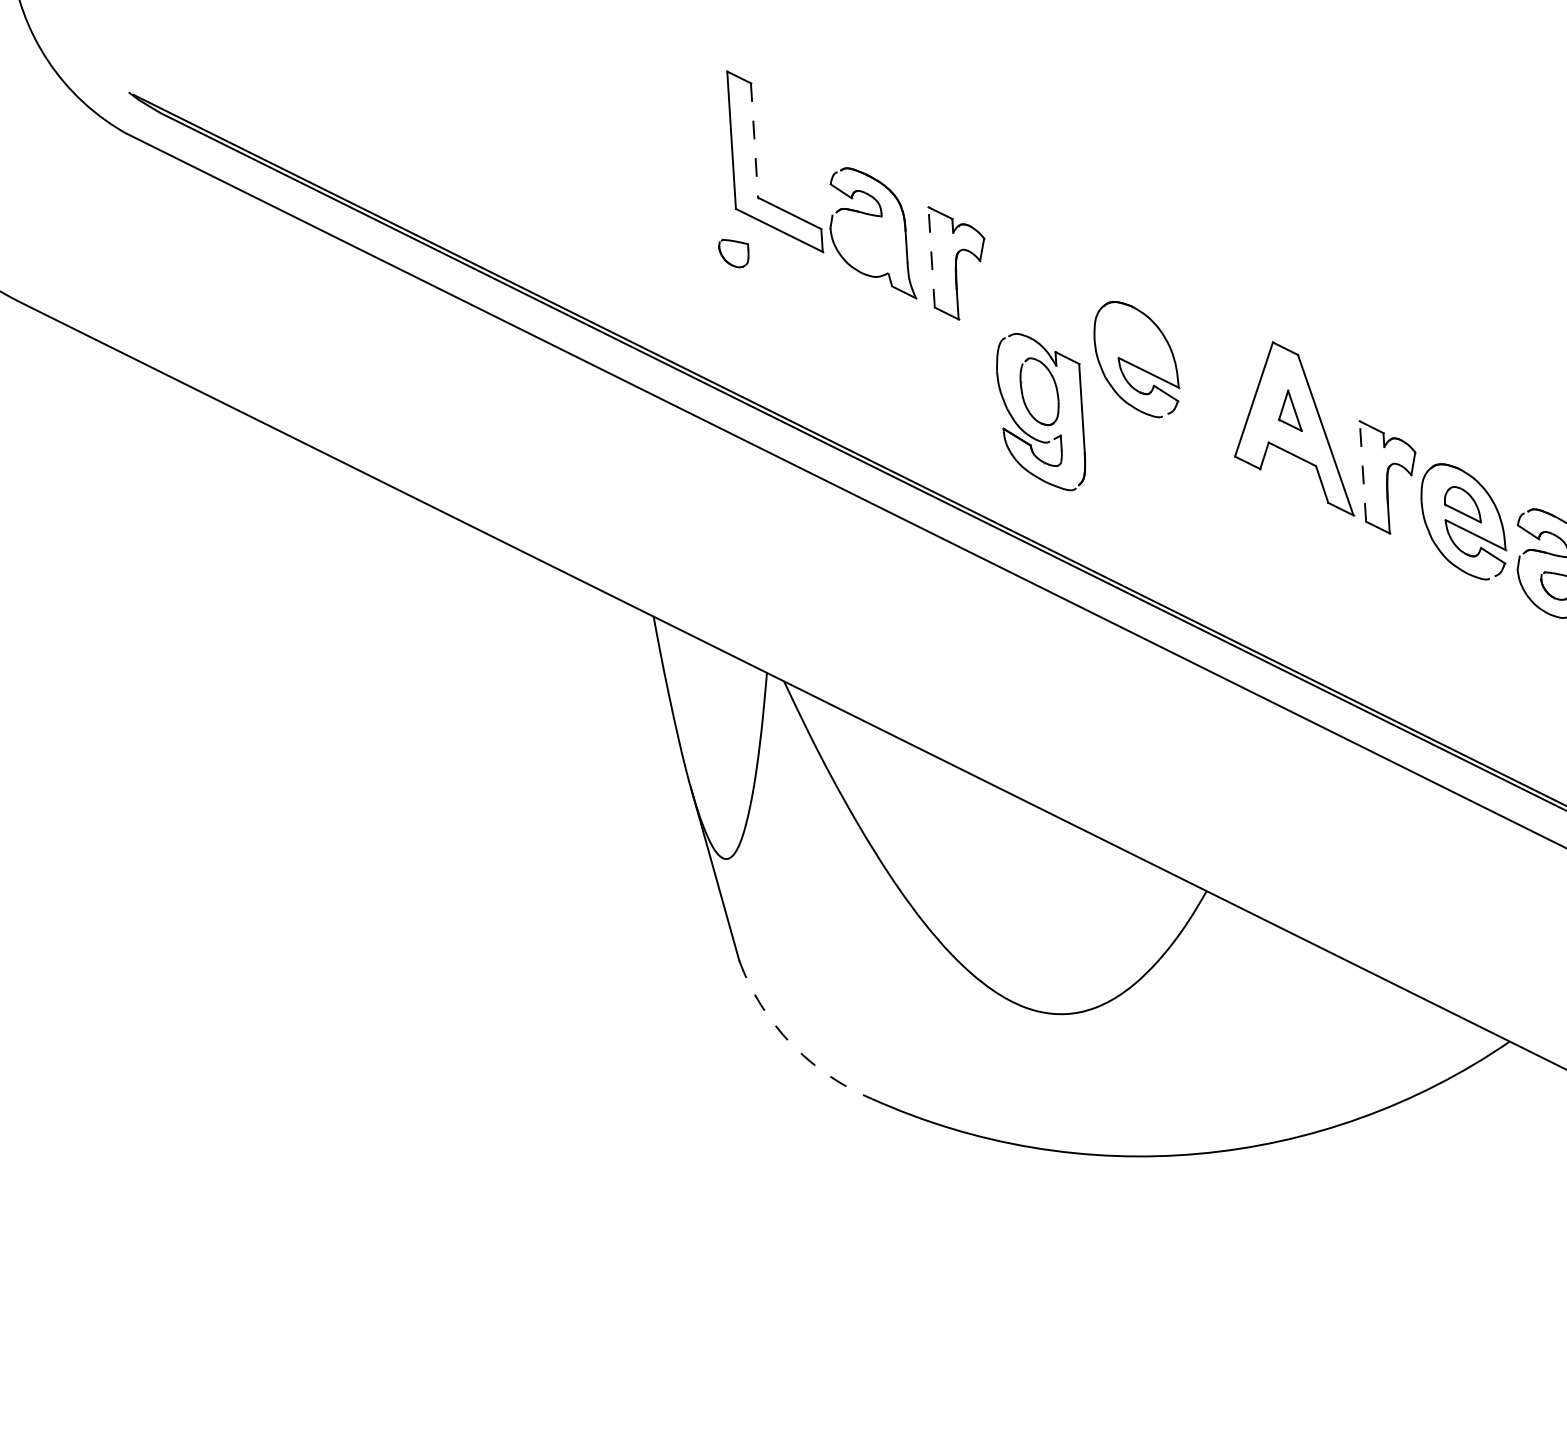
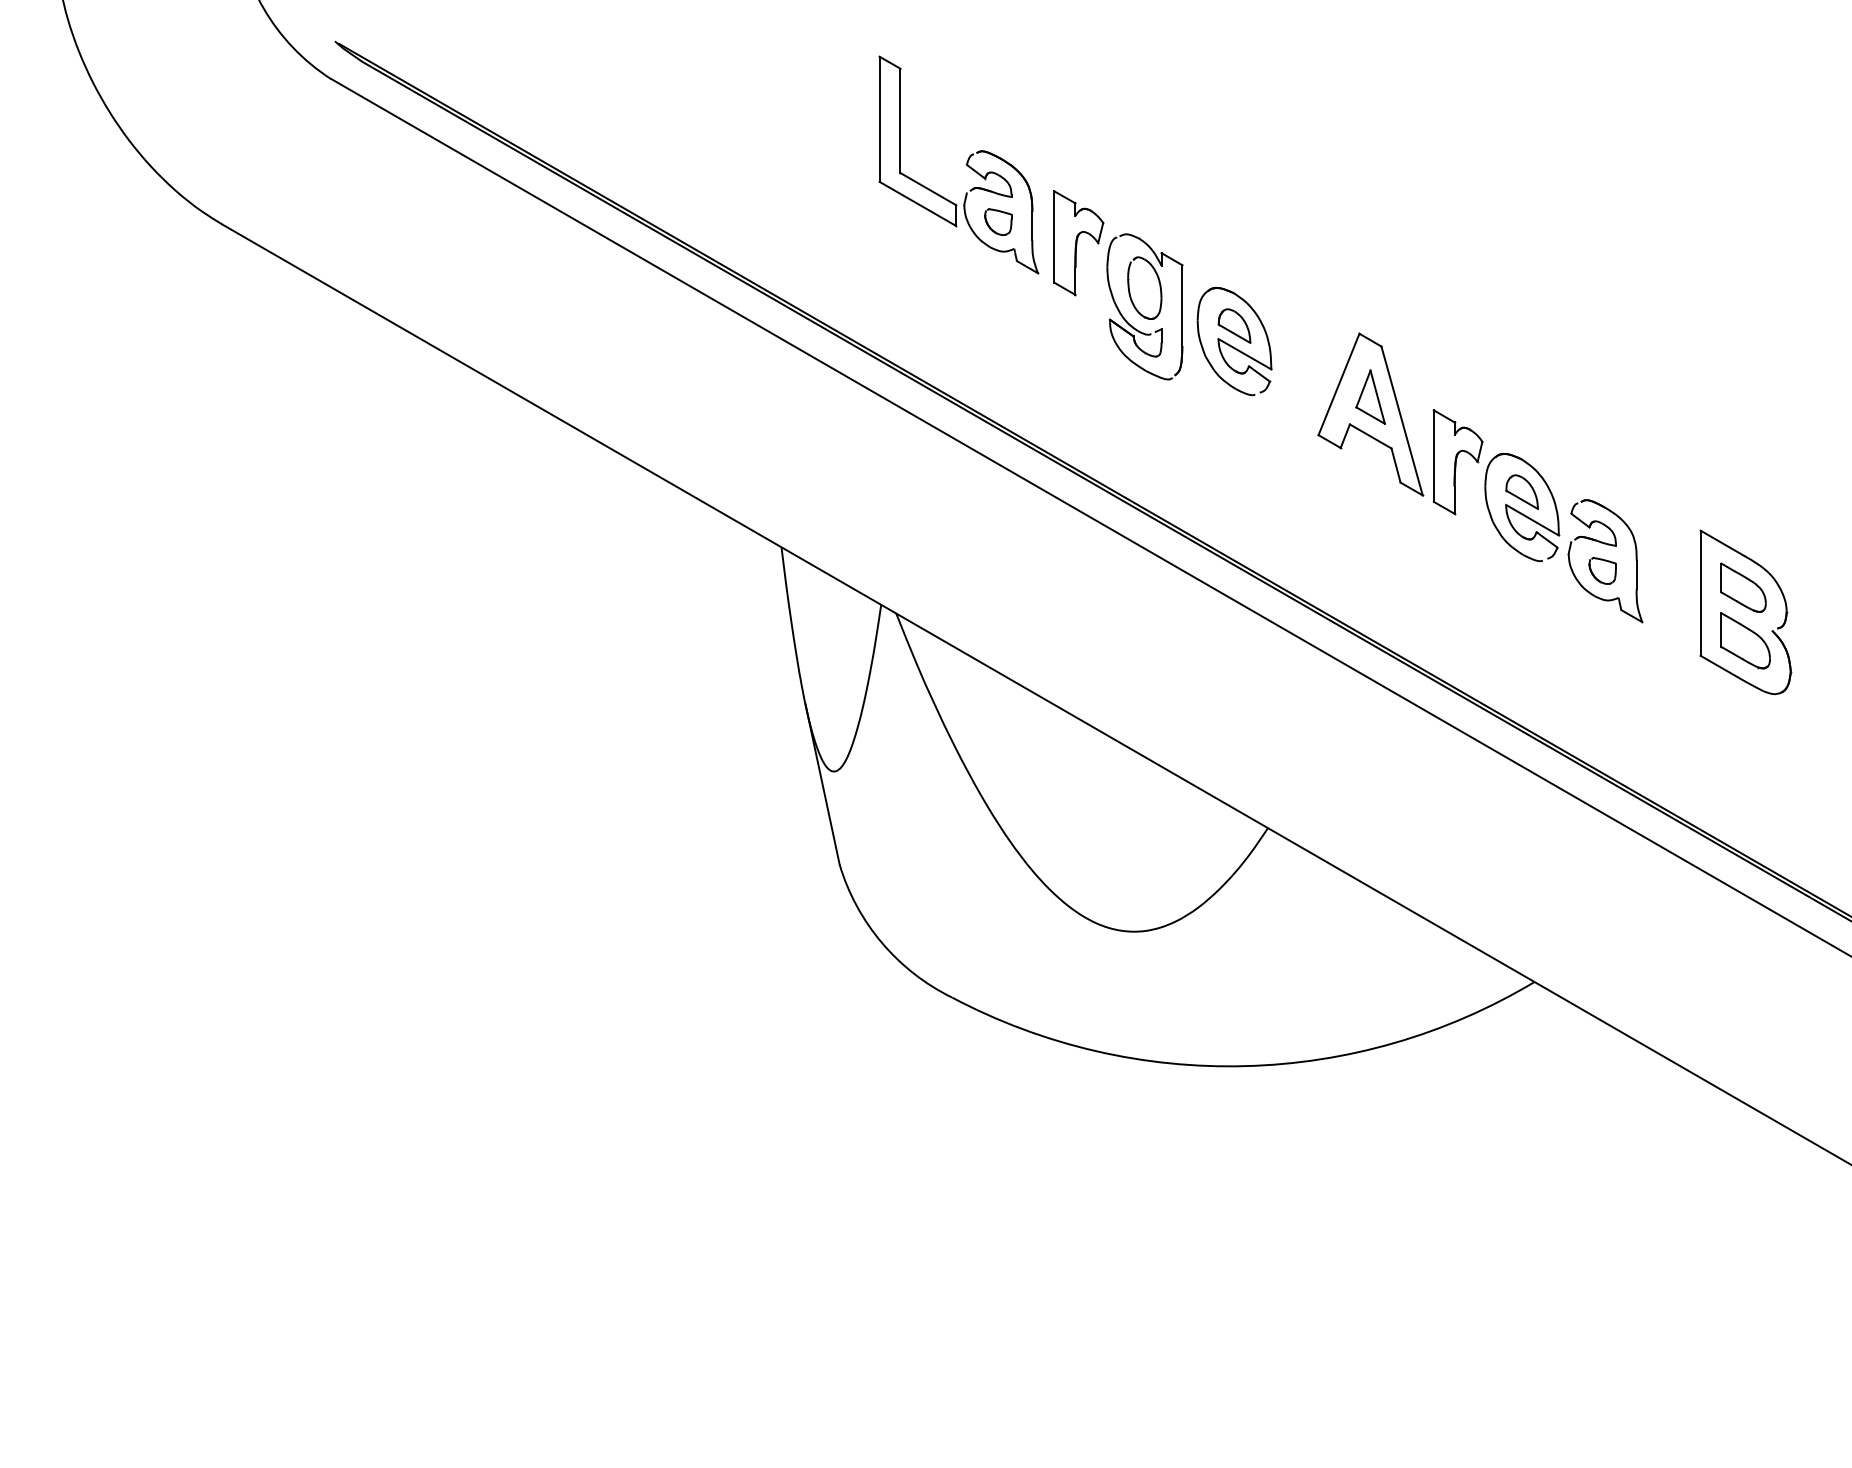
line: (754, 141) -> (900, 121), dashed -> solid
part: (734, 252) -> (998, 221), moved
line: (931, 257) -> (1054, 237), dashed -> solid
part: (1135, 342) -> (1234, 325), added
part: (1289, 410) -> (1370, 396), size x1.43
part: (1035, 417) -> (1139, 311), moved
line: (1362, 471) -> (1433, 456), dashed -> solid
arc: (790, 1043) -> (881, 942), dashed -> solid

